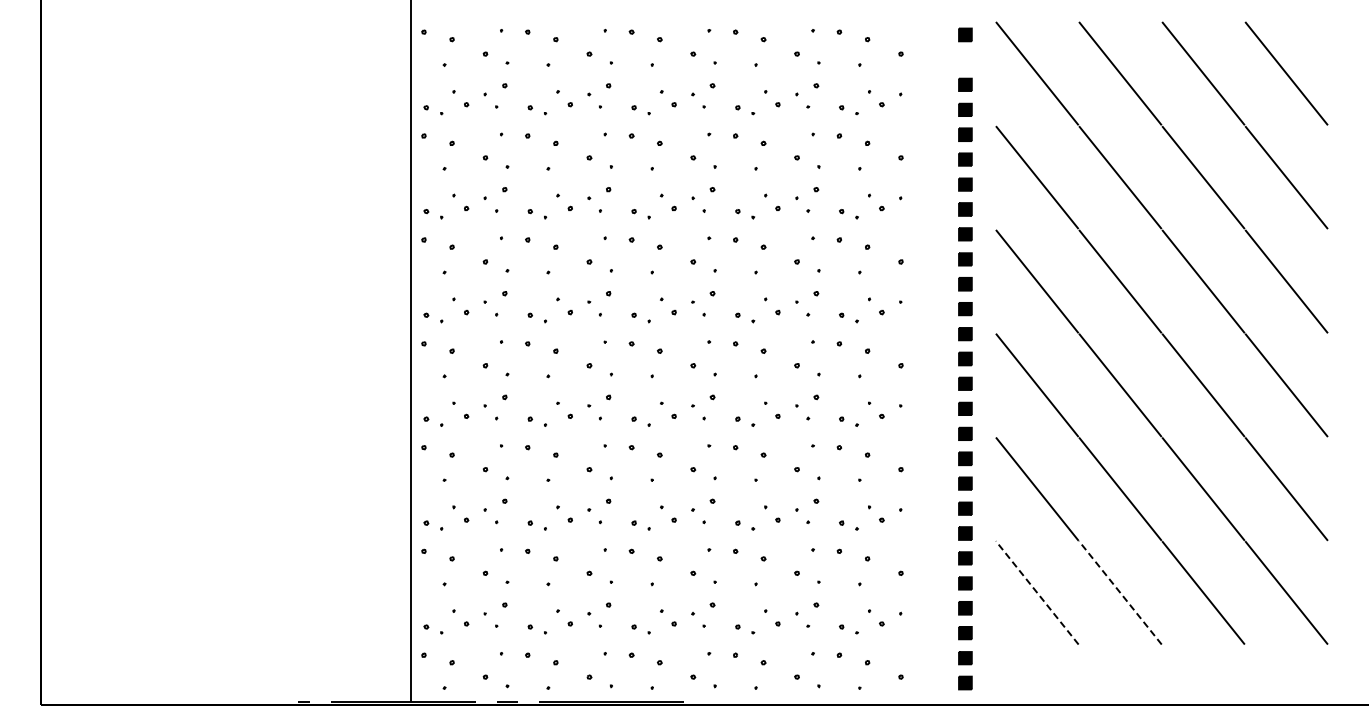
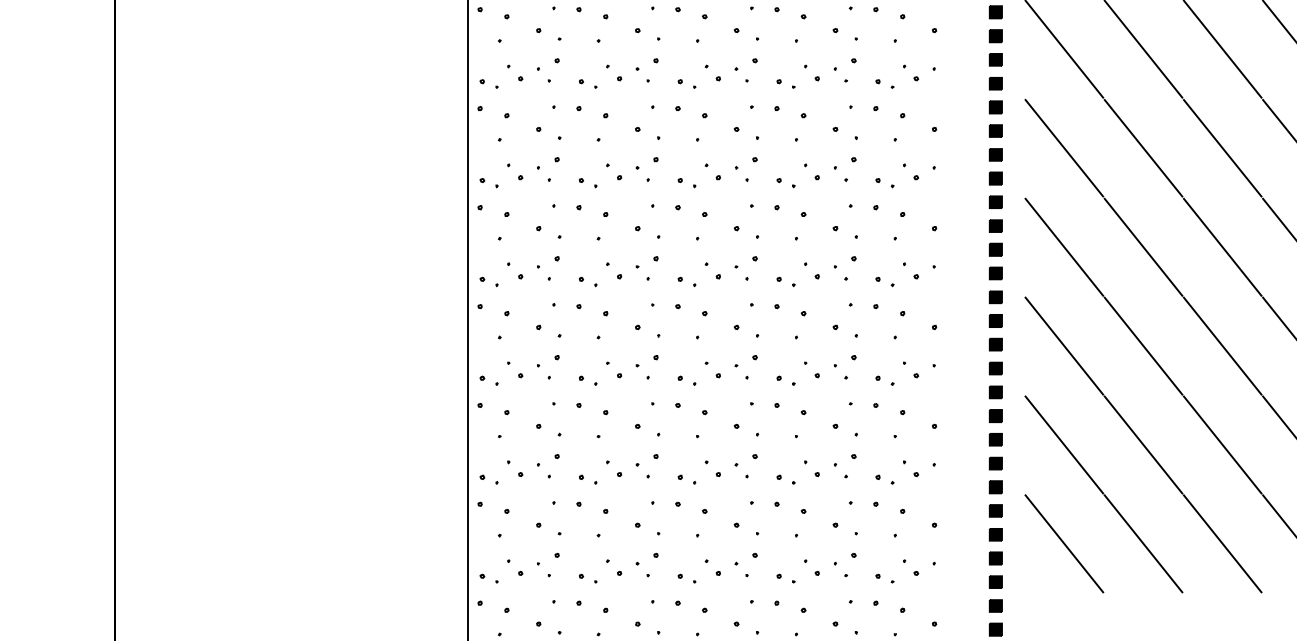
part: (965, 59) -> (995, 35), added
line: (1036, 592) -> (1063, 543), dashed -> solid
line: (1120, 592) -> (1143, 543), dashed -> solid

